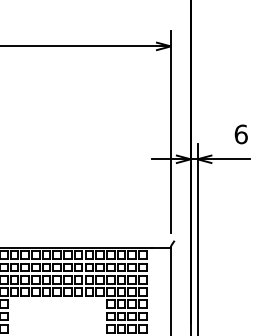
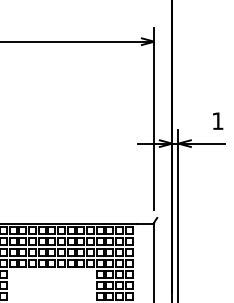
text: (240, 134) -> (217, 121), 6 -> 1

